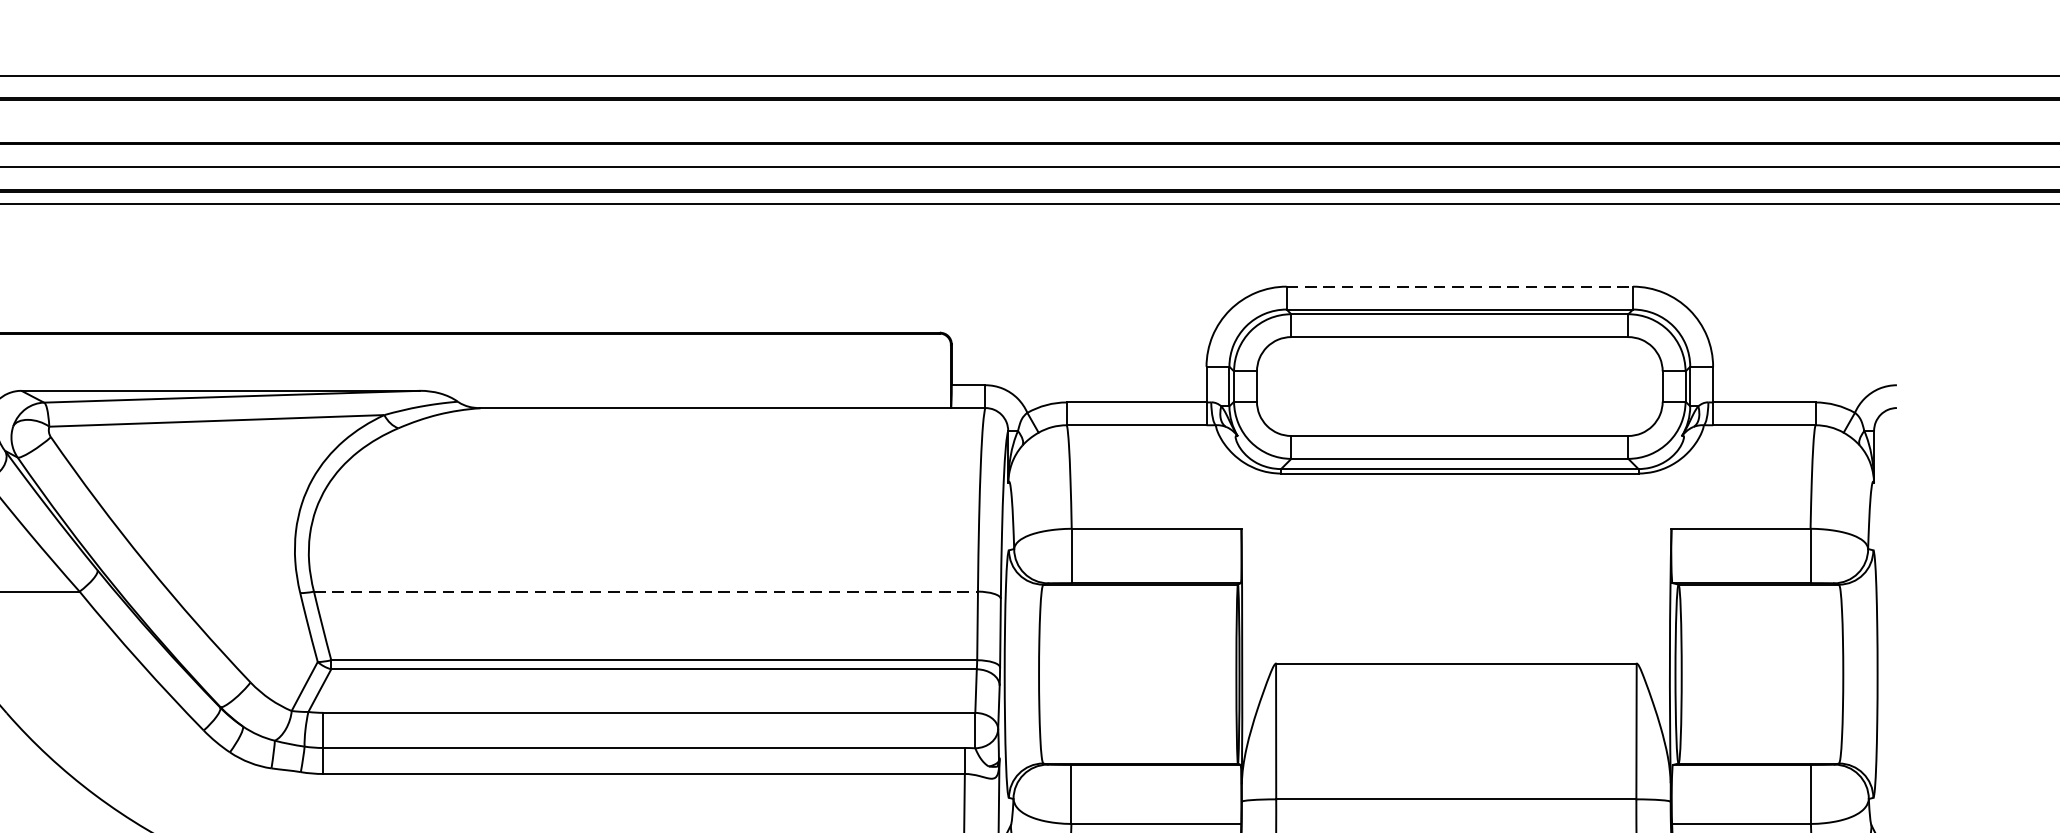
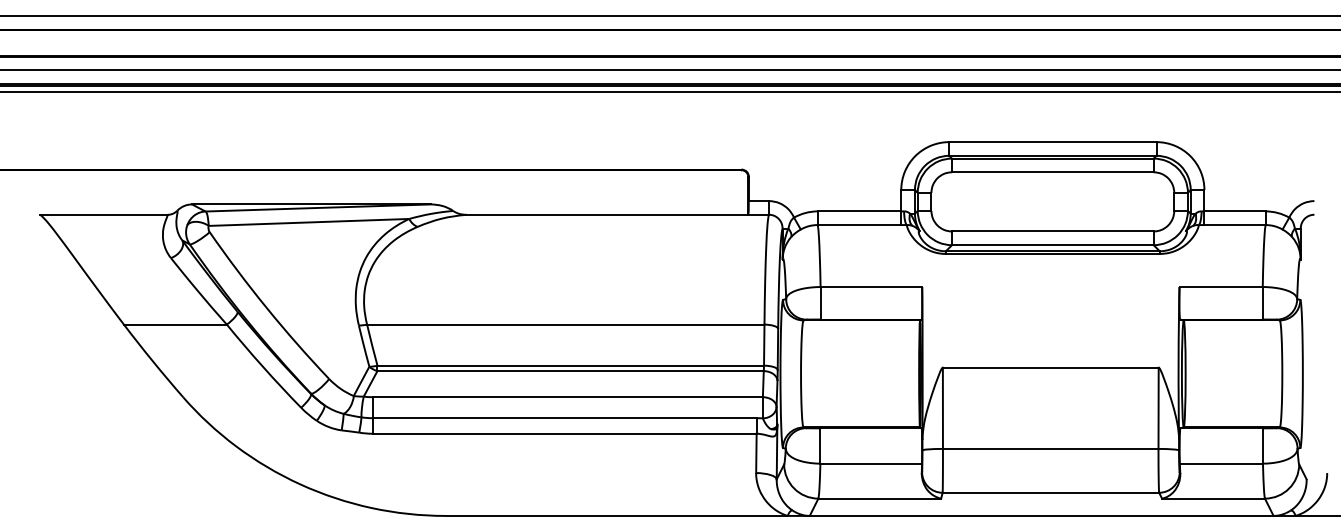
line: (1459, 287) -> (1052, 142), dashed -> solid
line: (645, 591) -> (565, 324), dashed -> solid

